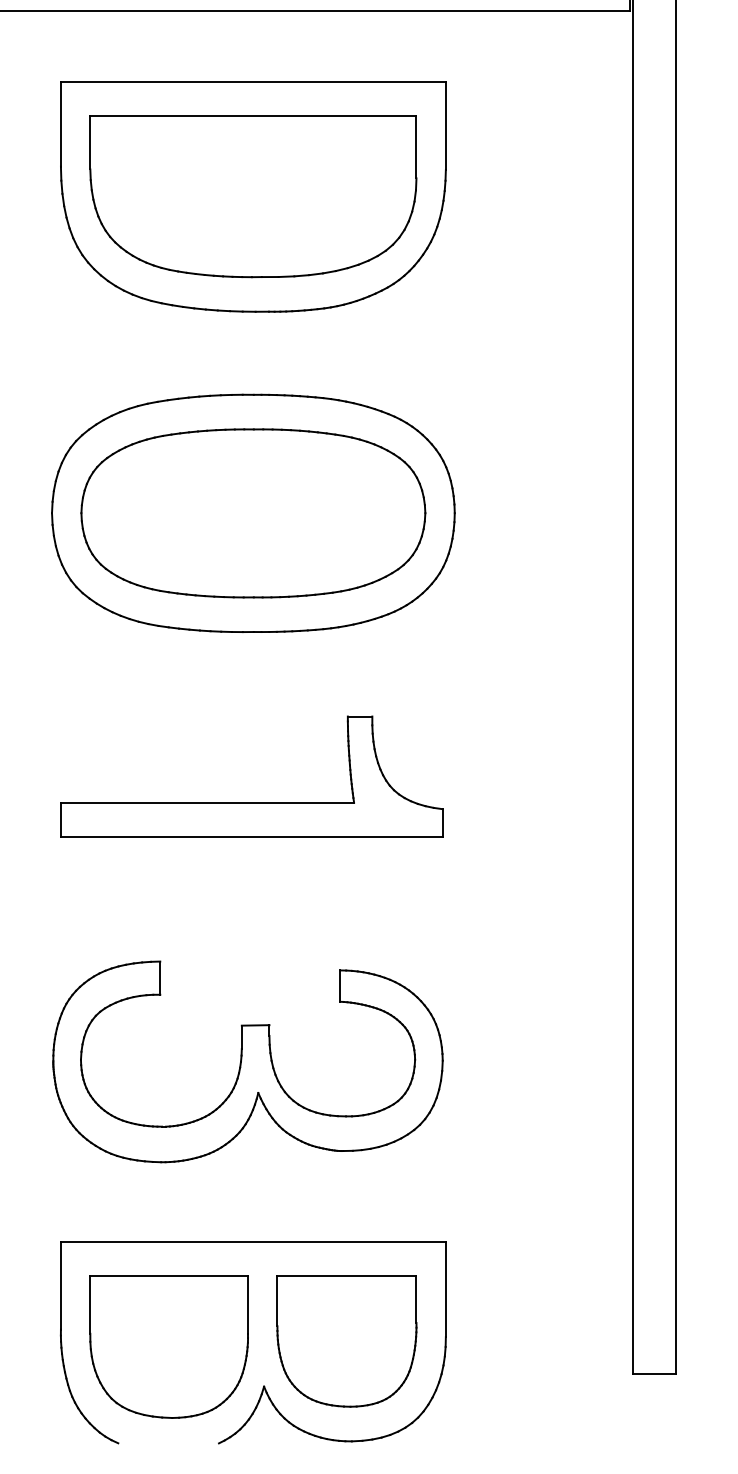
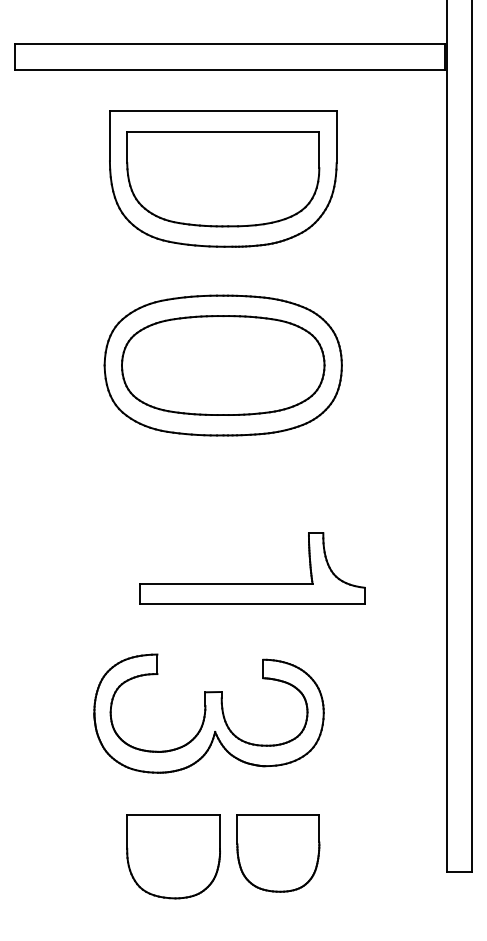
part: (252, 801) -> (252, 583), moved
part: (246, 1061) -> (208, 713), moved
part: (263, 1384) -> (229, 878), removed

